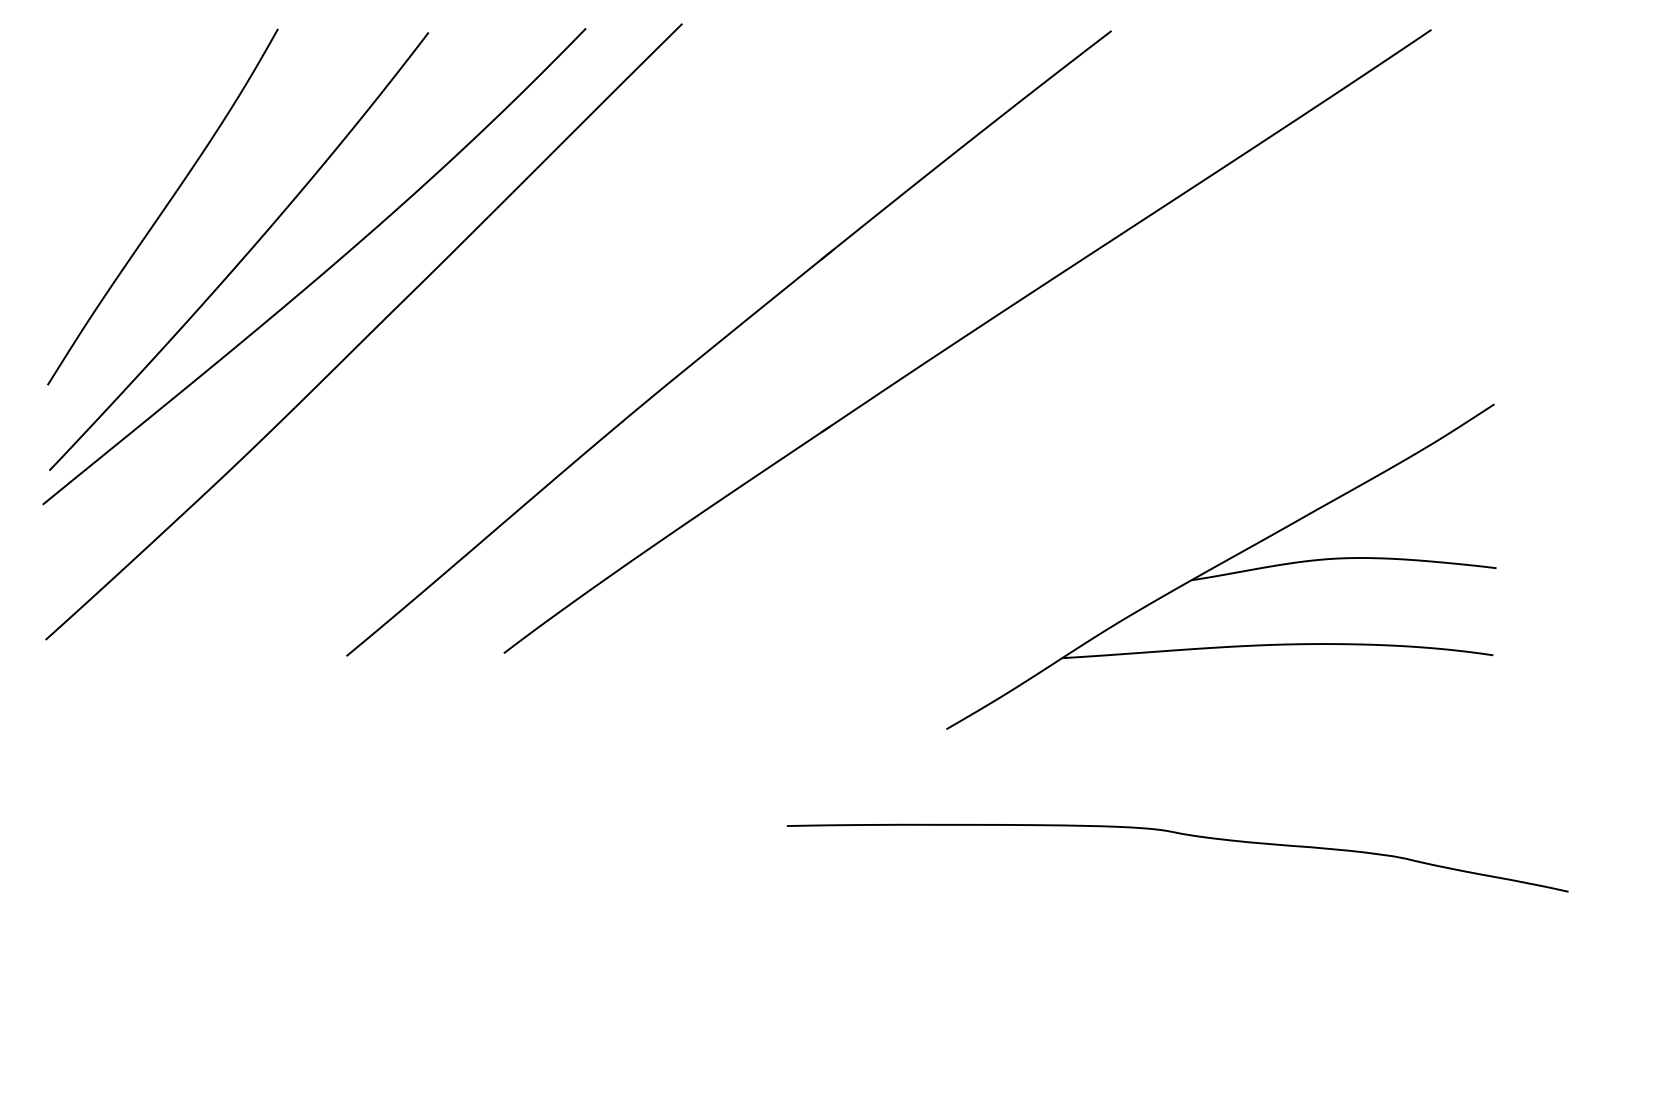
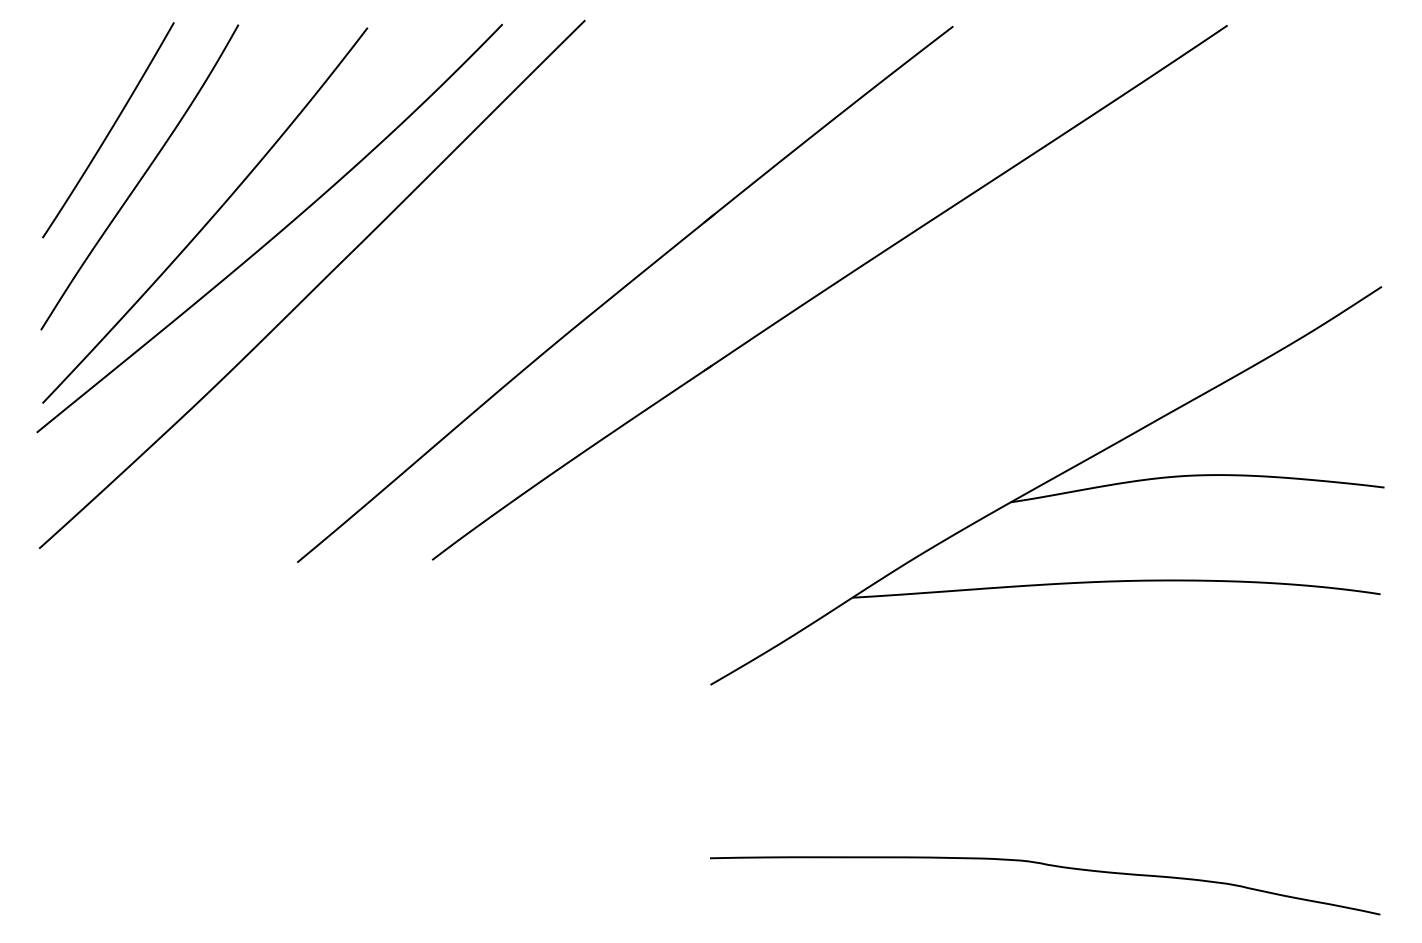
curve: (127, 152) -> (109, 130), added
part: (1221, 566) -> (1047, 485), size x1.43
curve: (1183, 835) -> (1050, 866), moved

